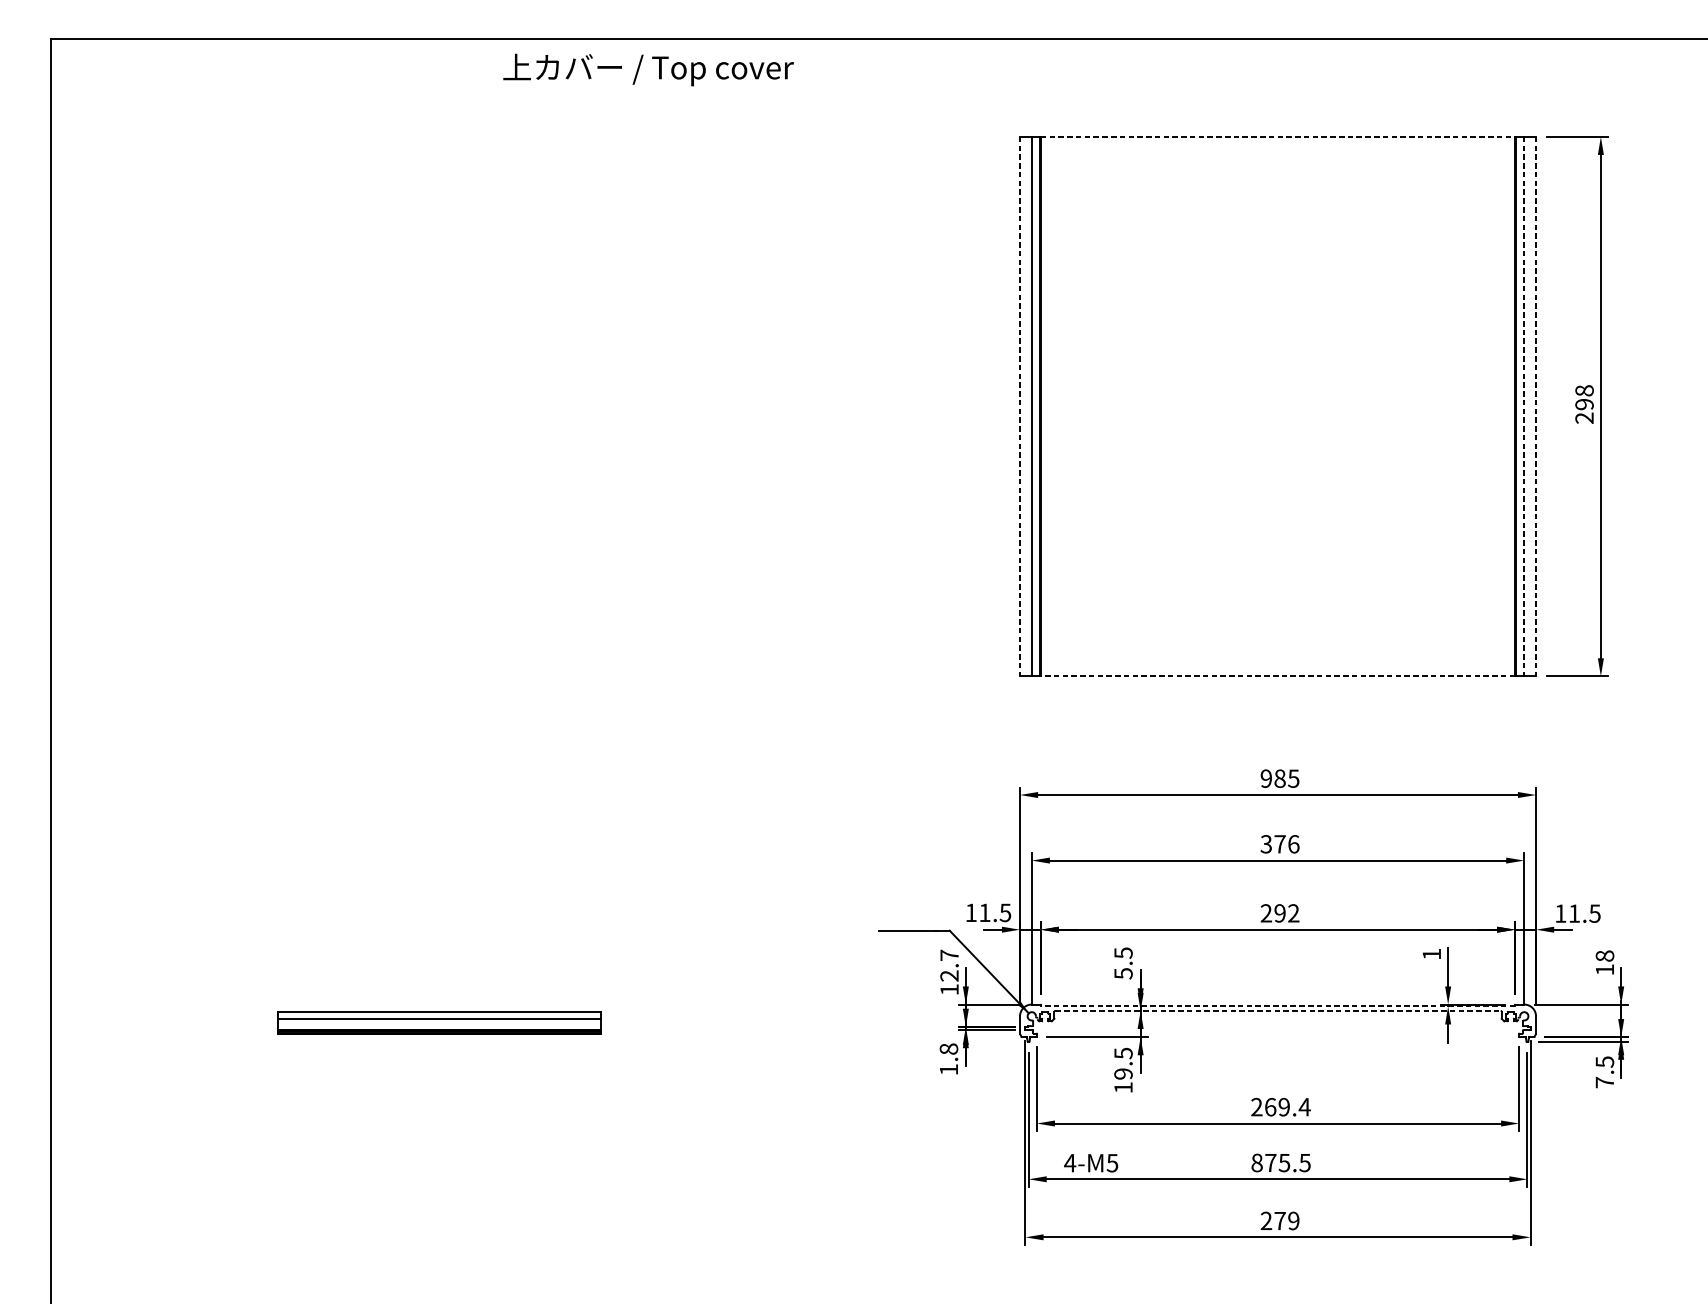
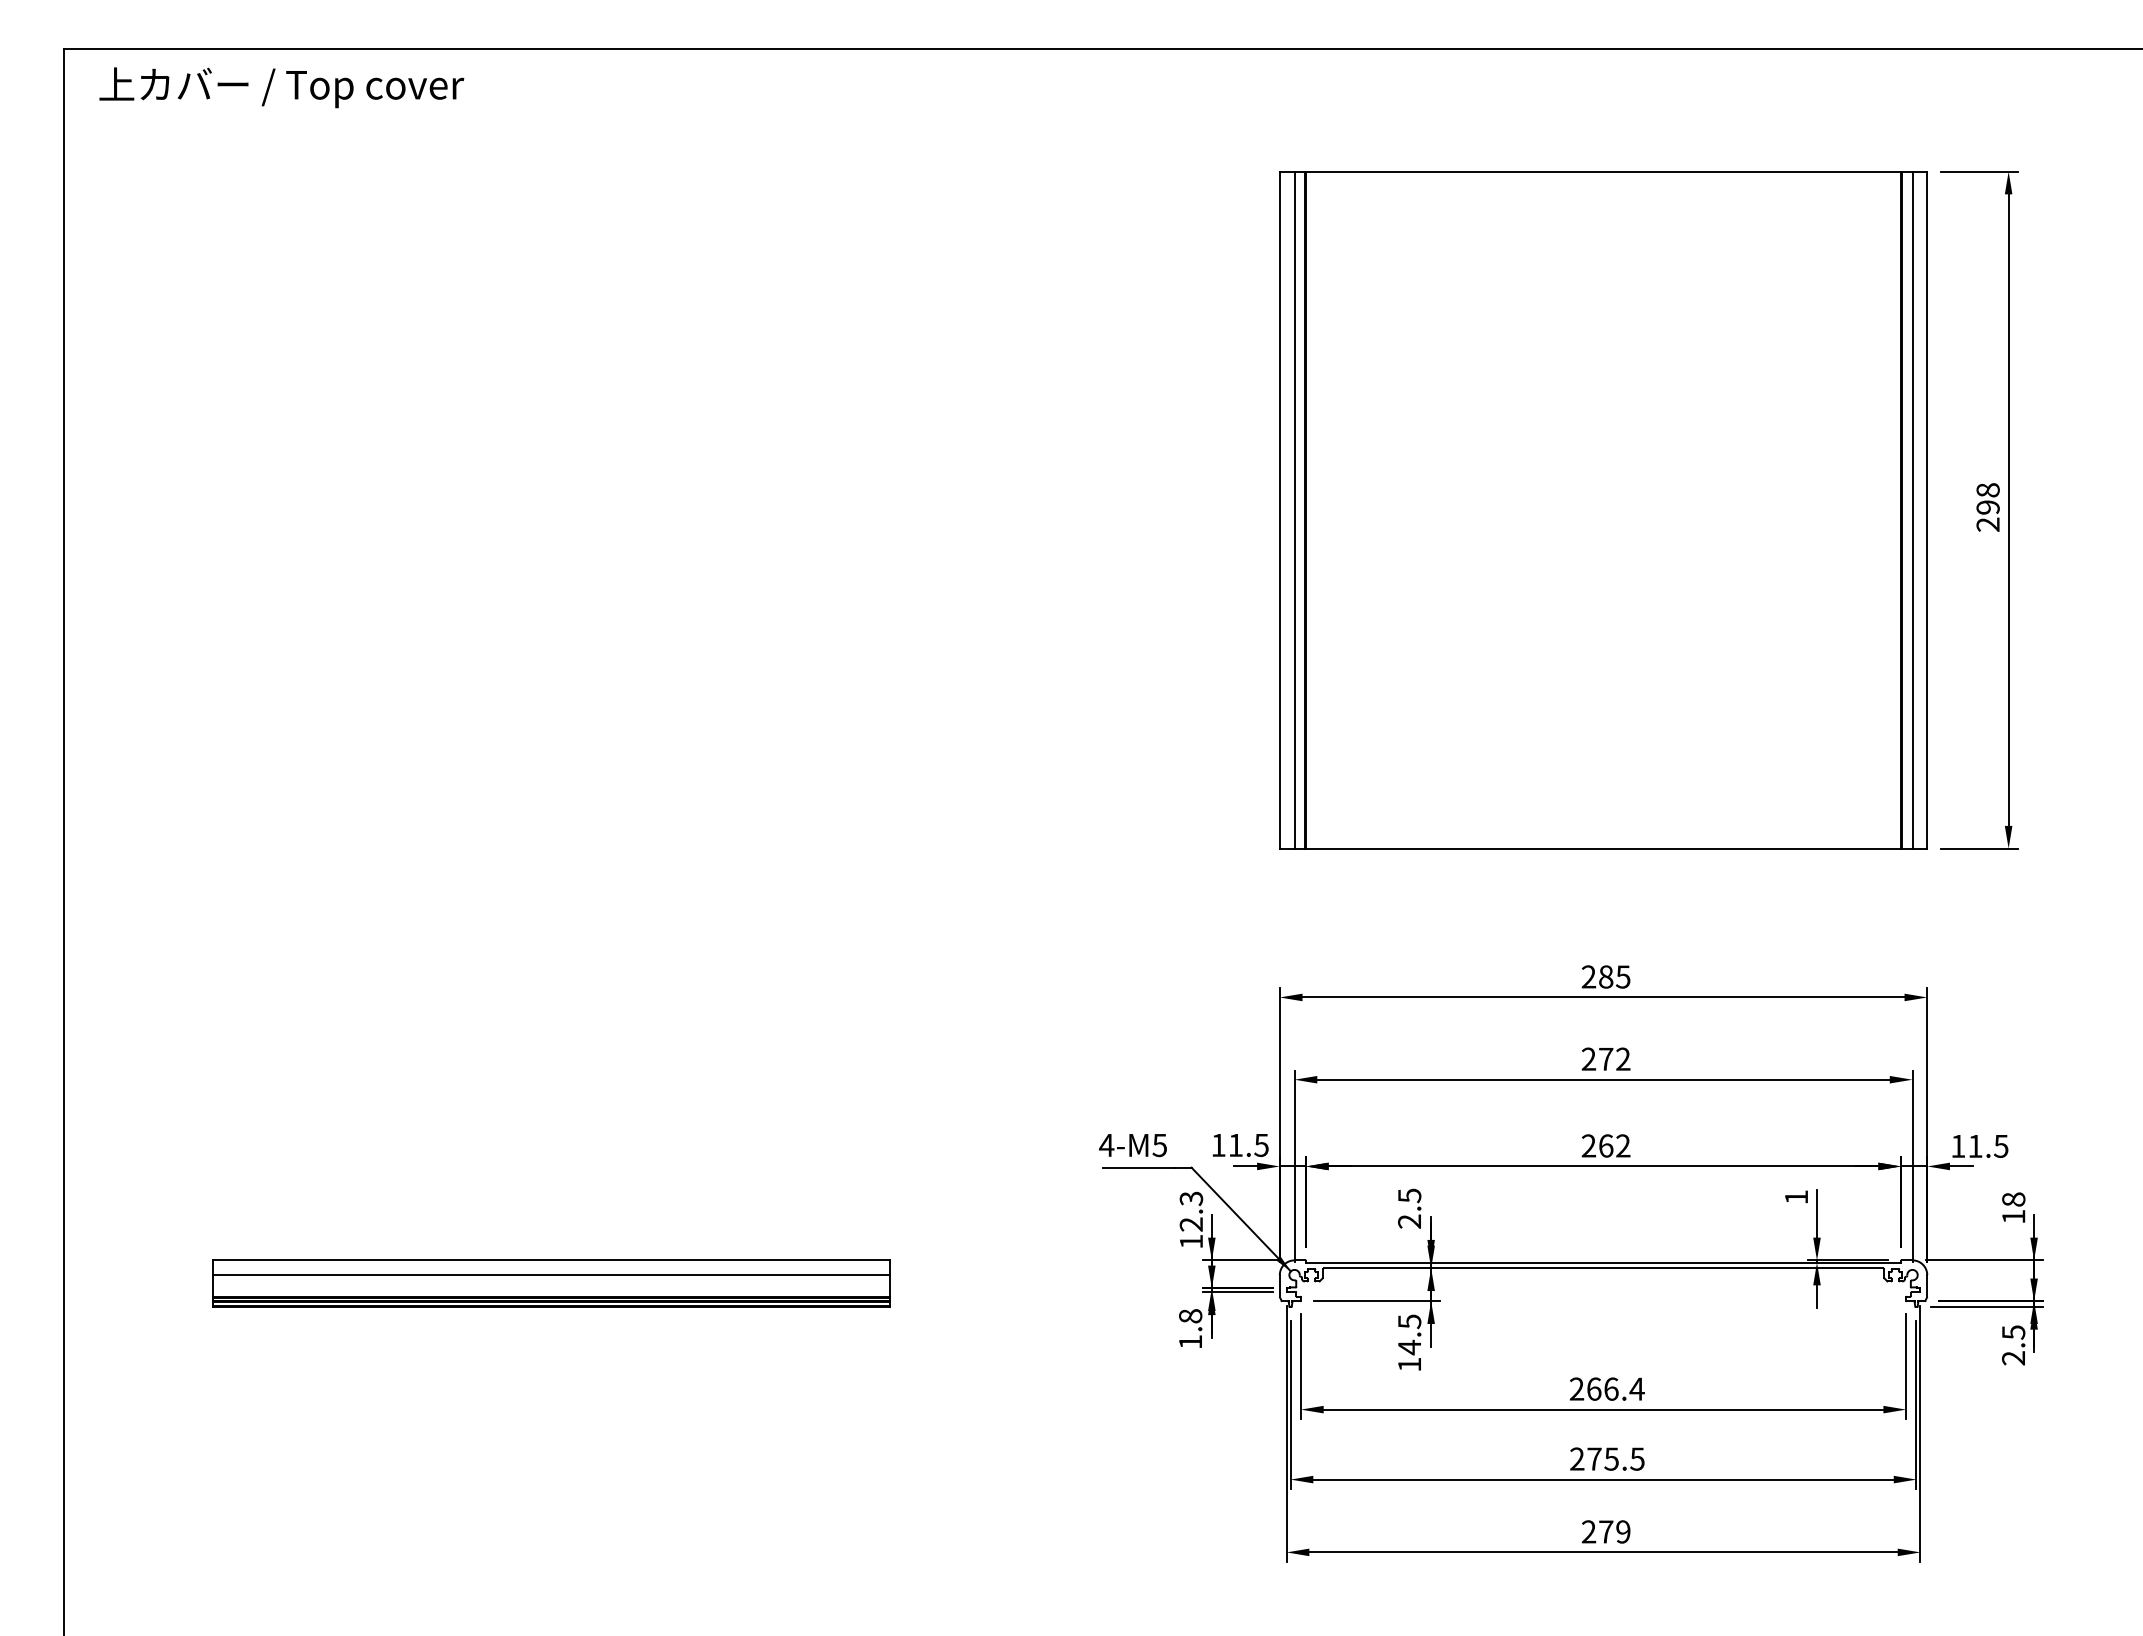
text: (648, 69) -> (281, 87), moved
line: (1278, 136) -> (1603, 171), dashed -> solid
line: (1019, 406) -> (1279, 510), dashed -> solid
line: (1524, 406) -> (1912, 510), dashed -> solid
line: (1536, 406) -> (1927, 510), dashed -> solid
line: (1278, 676) -> (1603, 848), dashed -> solid
text: (1266, 778) -> (1588, 976), 985 -> 285
text: (1279, 843) -> (1605, 1058), 376 -> 272
text: (1280, 913) -> (1606, 1145), 292 -> 262
text: (949, 955) -> (1191, 1198), 12.7 -> 12.3
text: (1123, 973) -> (1409, 1221), 5.5 -> 2.5
line: (1278, 1006) -> (1603, 1262), dashed -> solid
line: (1278, 1011) -> (1604, 1268), dashed -> solid
part: (439, 1023) -> (551, 1283), size x1.67
text: (1123, 1074) -> (1409, 1347), 19.5 -> 14.5
text: (1604, 1082) -> (2013, 1358), 7.5 -> 2.5
text: (1284, 1106) -> (1611, 1388), 269.4 -> 266.4
text: (1257, 1162) -> (1577, 1458), 875.5 -> 275.5
text: (1090, 1163) -> (1132, 1145), moved

